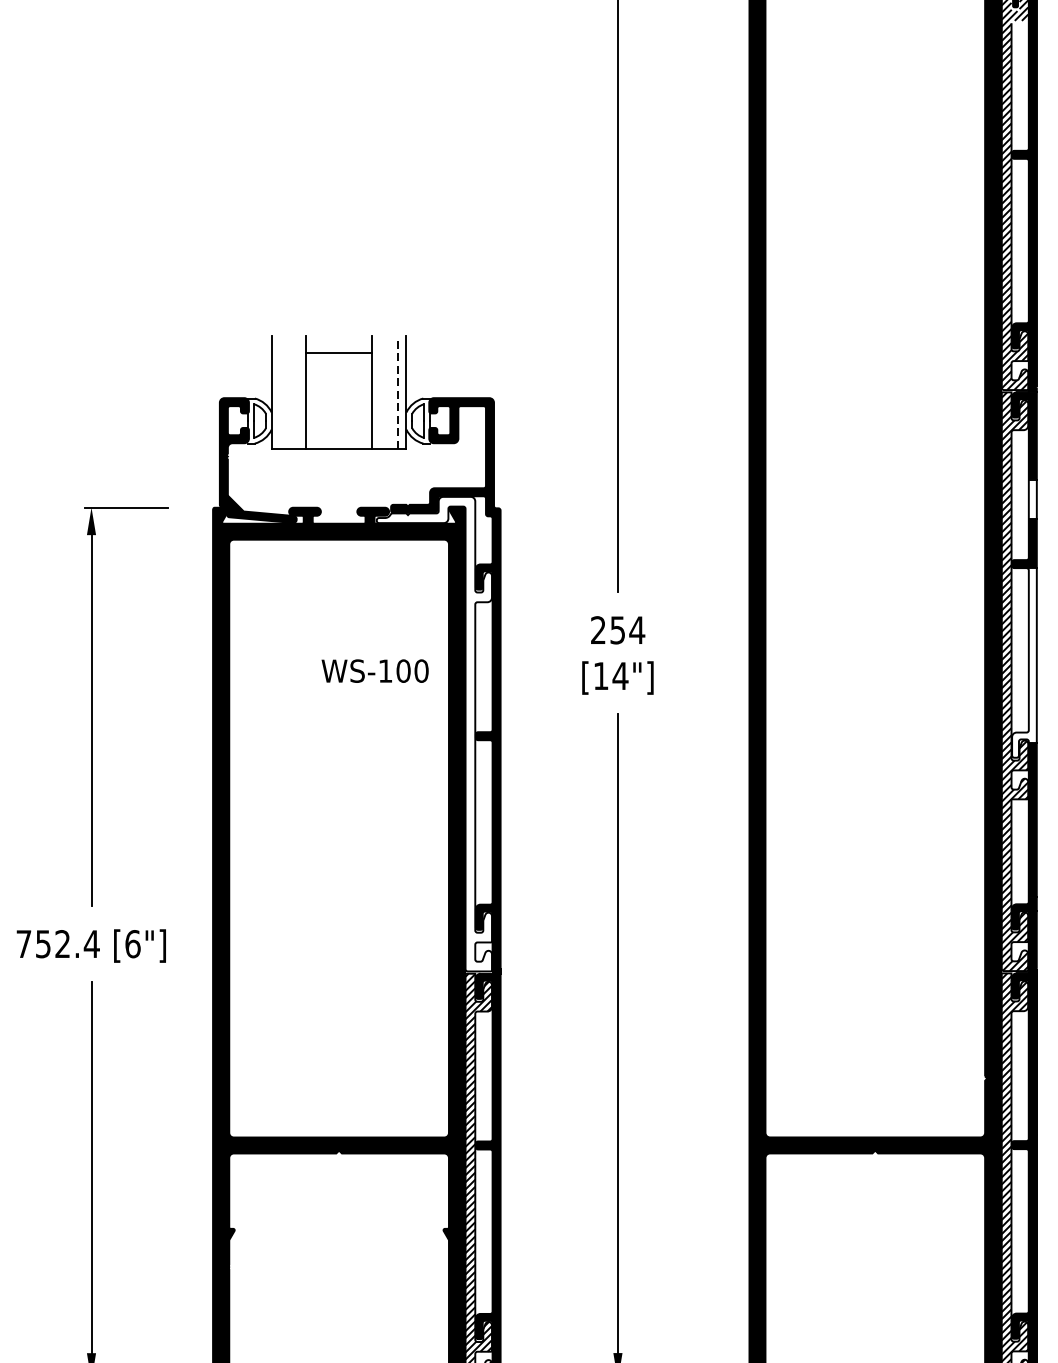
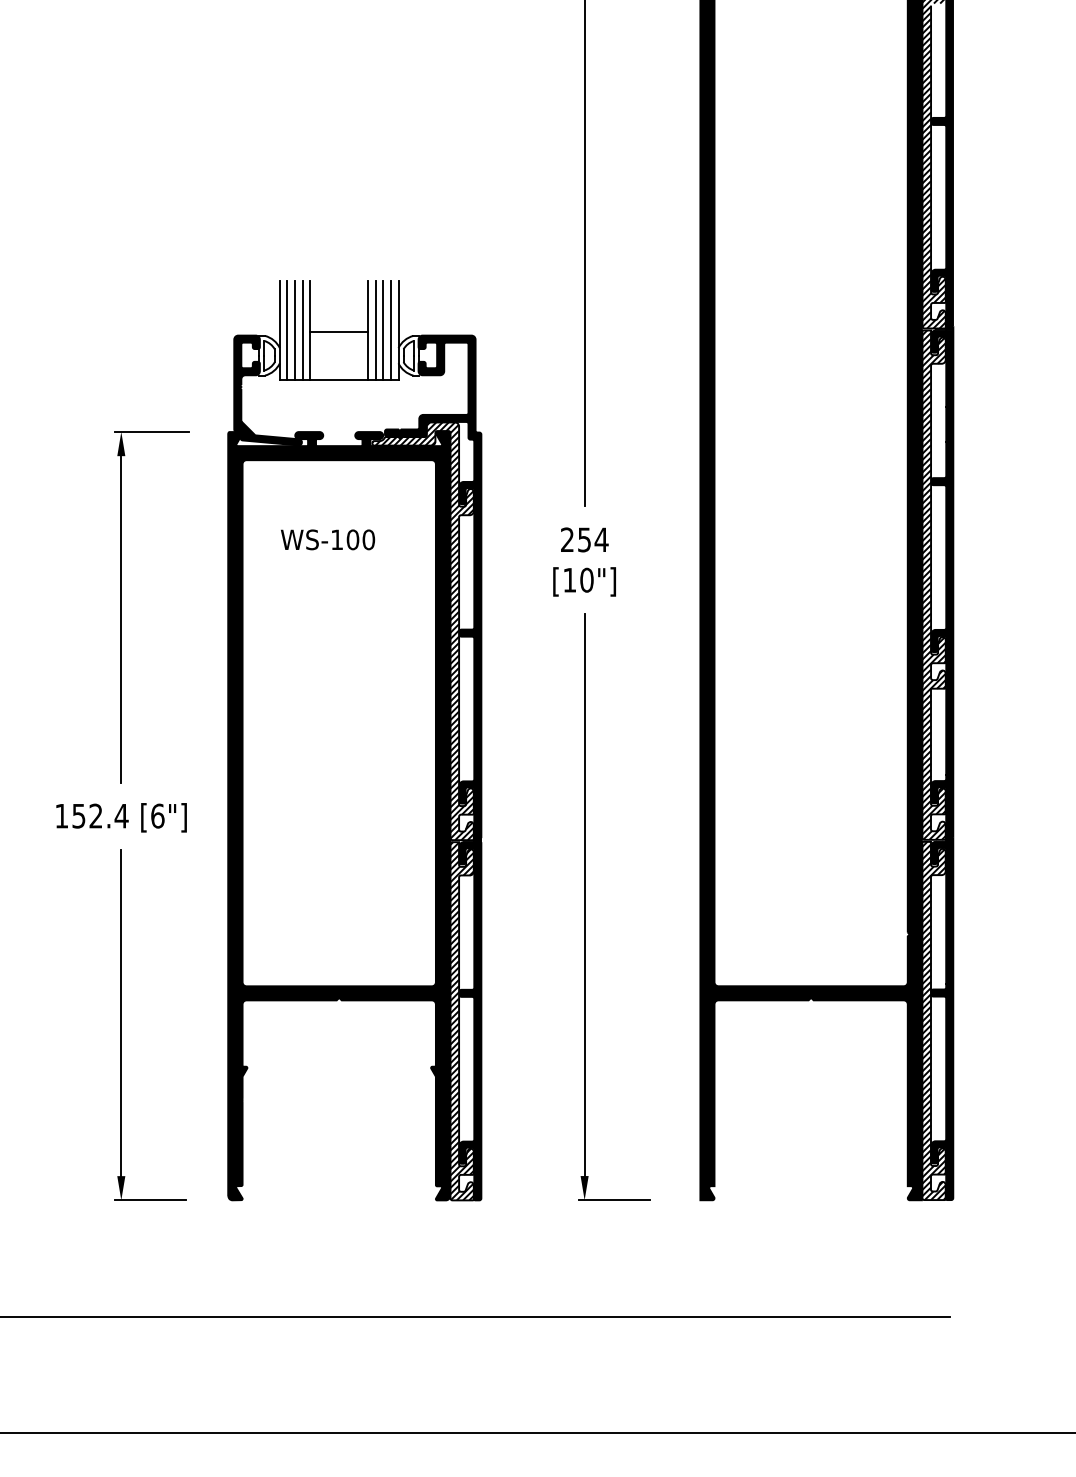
line: (339, 353) -> (339, 332), moved
line: (280, 392) -> (287, 330), added
line: (289, 392) -> (295, 330), added
line: (297, 392) -> (302, 330), added
line: (380, 392) -> (375, 330), added
line: (389, 392) -> (383, 330), added
line: (397, 392) -> (390, 330), dashed -> solid
fill: (1032, 499) -> (949, 424), added
fill: (1024, 662) -> (942, 568), added
text: (375, 670) -> (328, 539), moved
text: (620, 675) -> (586, 579), [14"] -> [10"]
hatch: (433, 734) -> (422, 631), added
text: (23, 944) -> (61, 816), 752.4 -> 152.4

